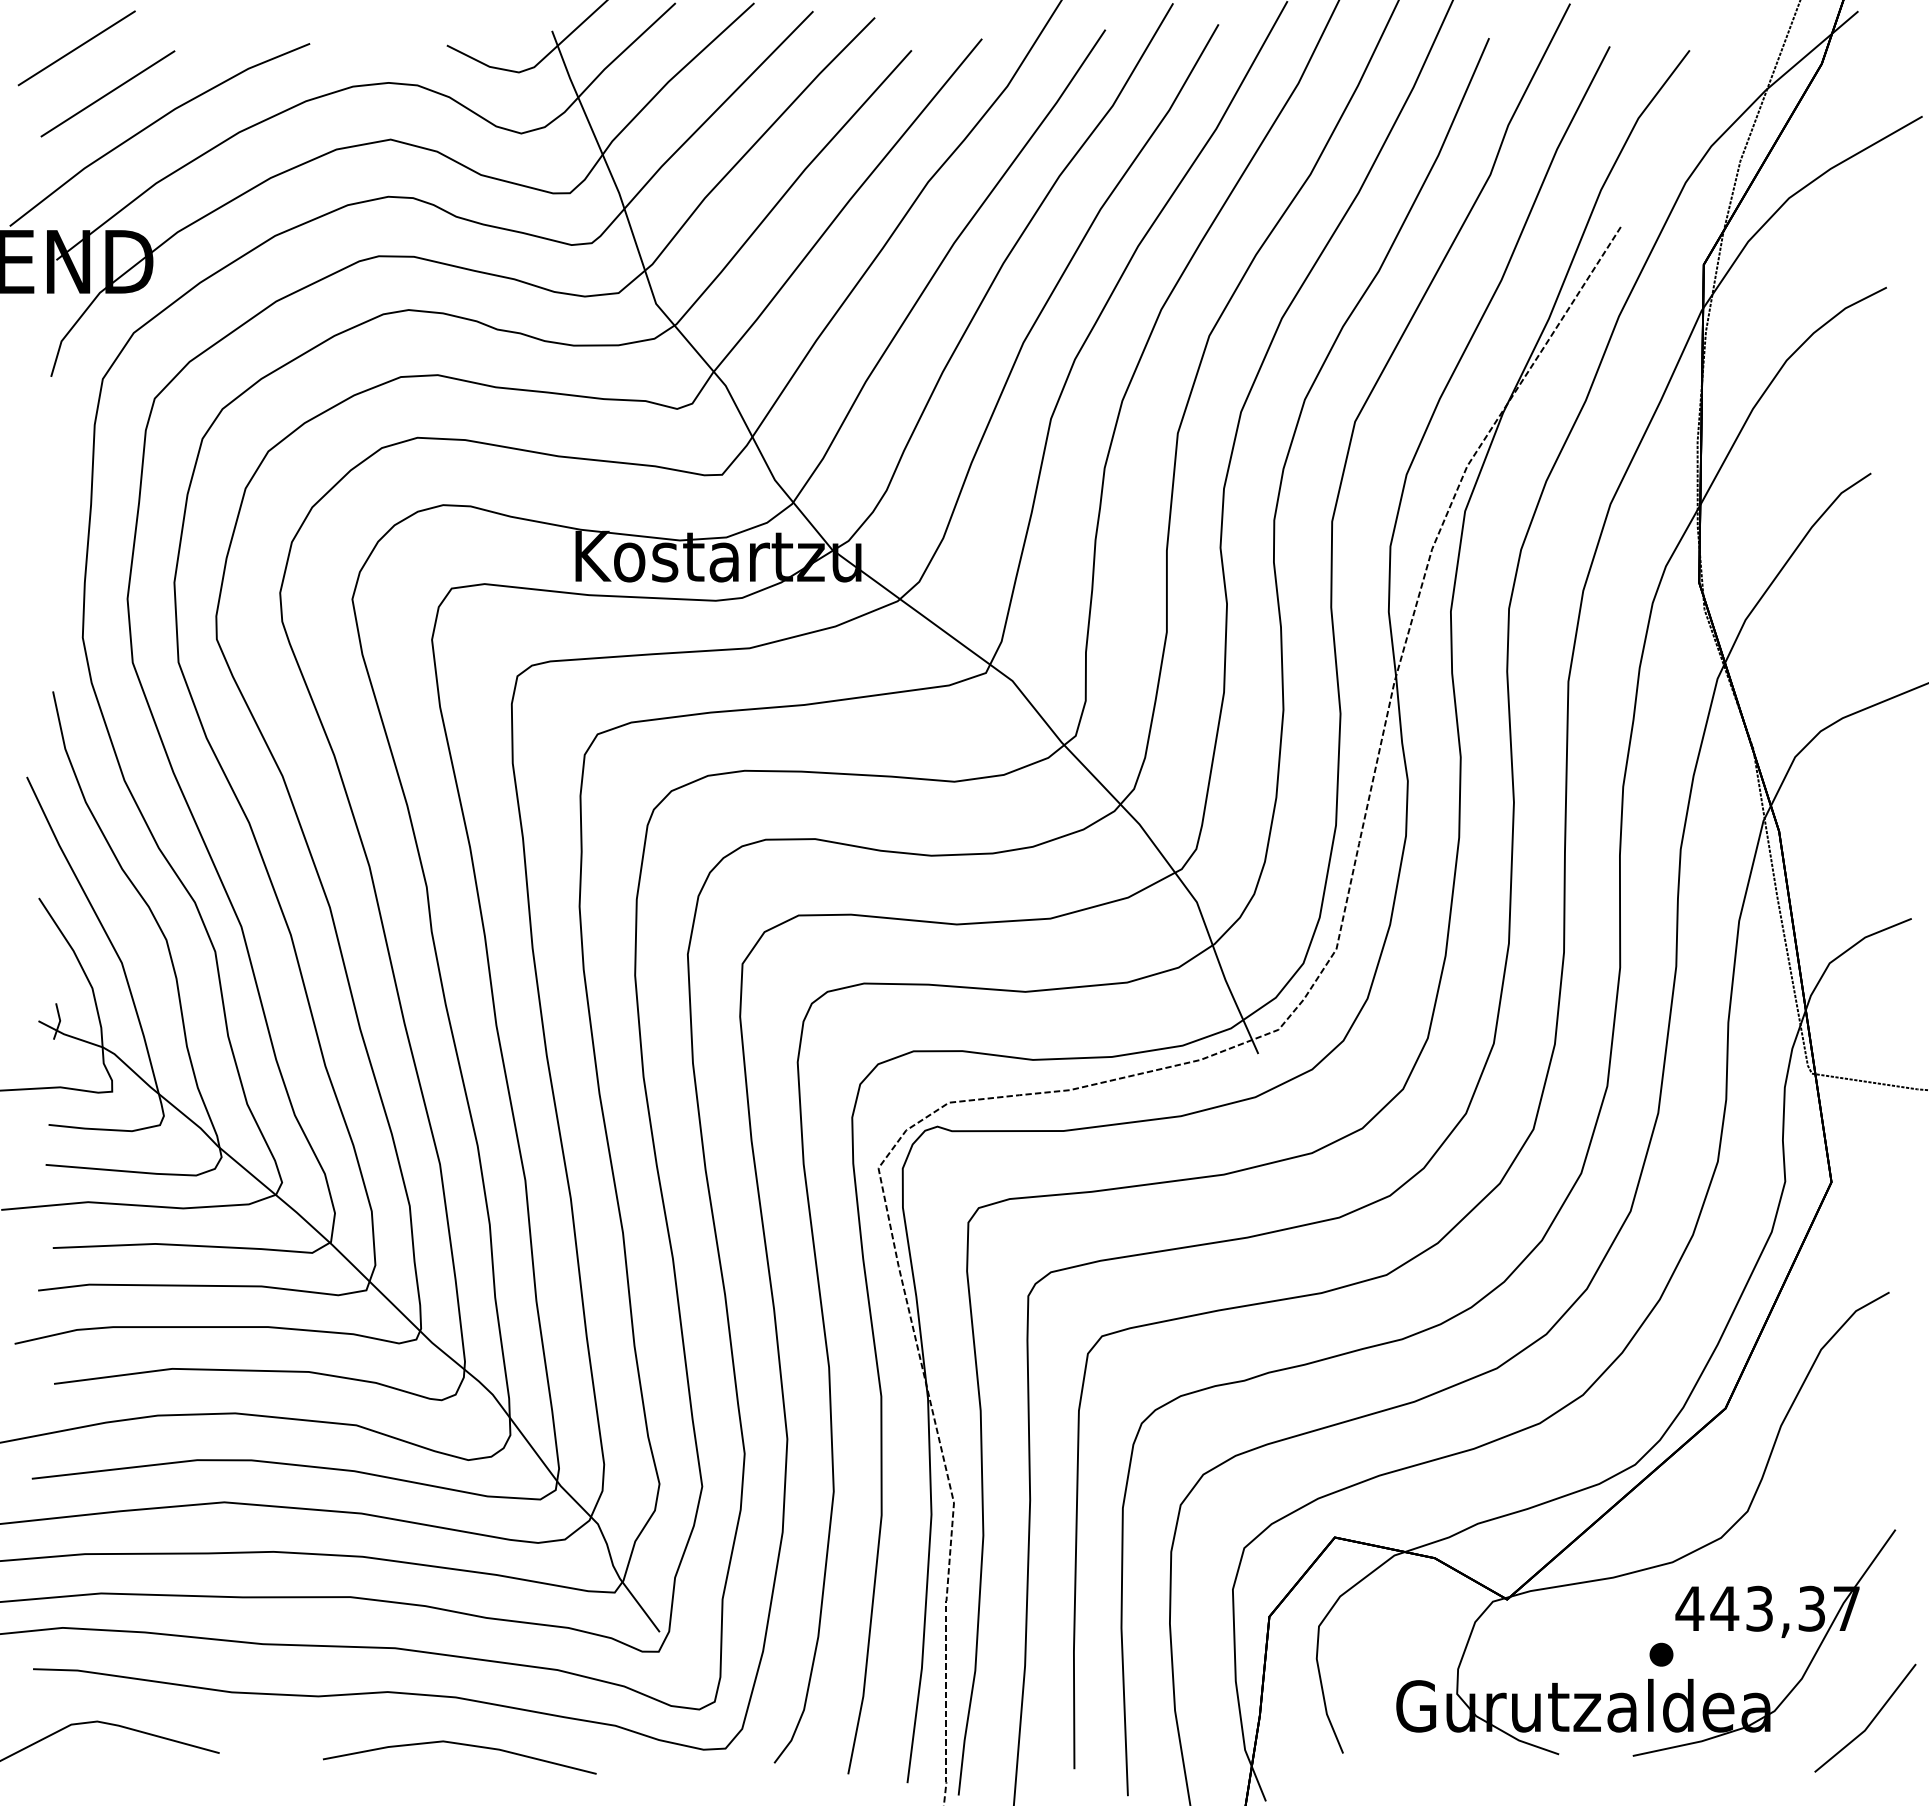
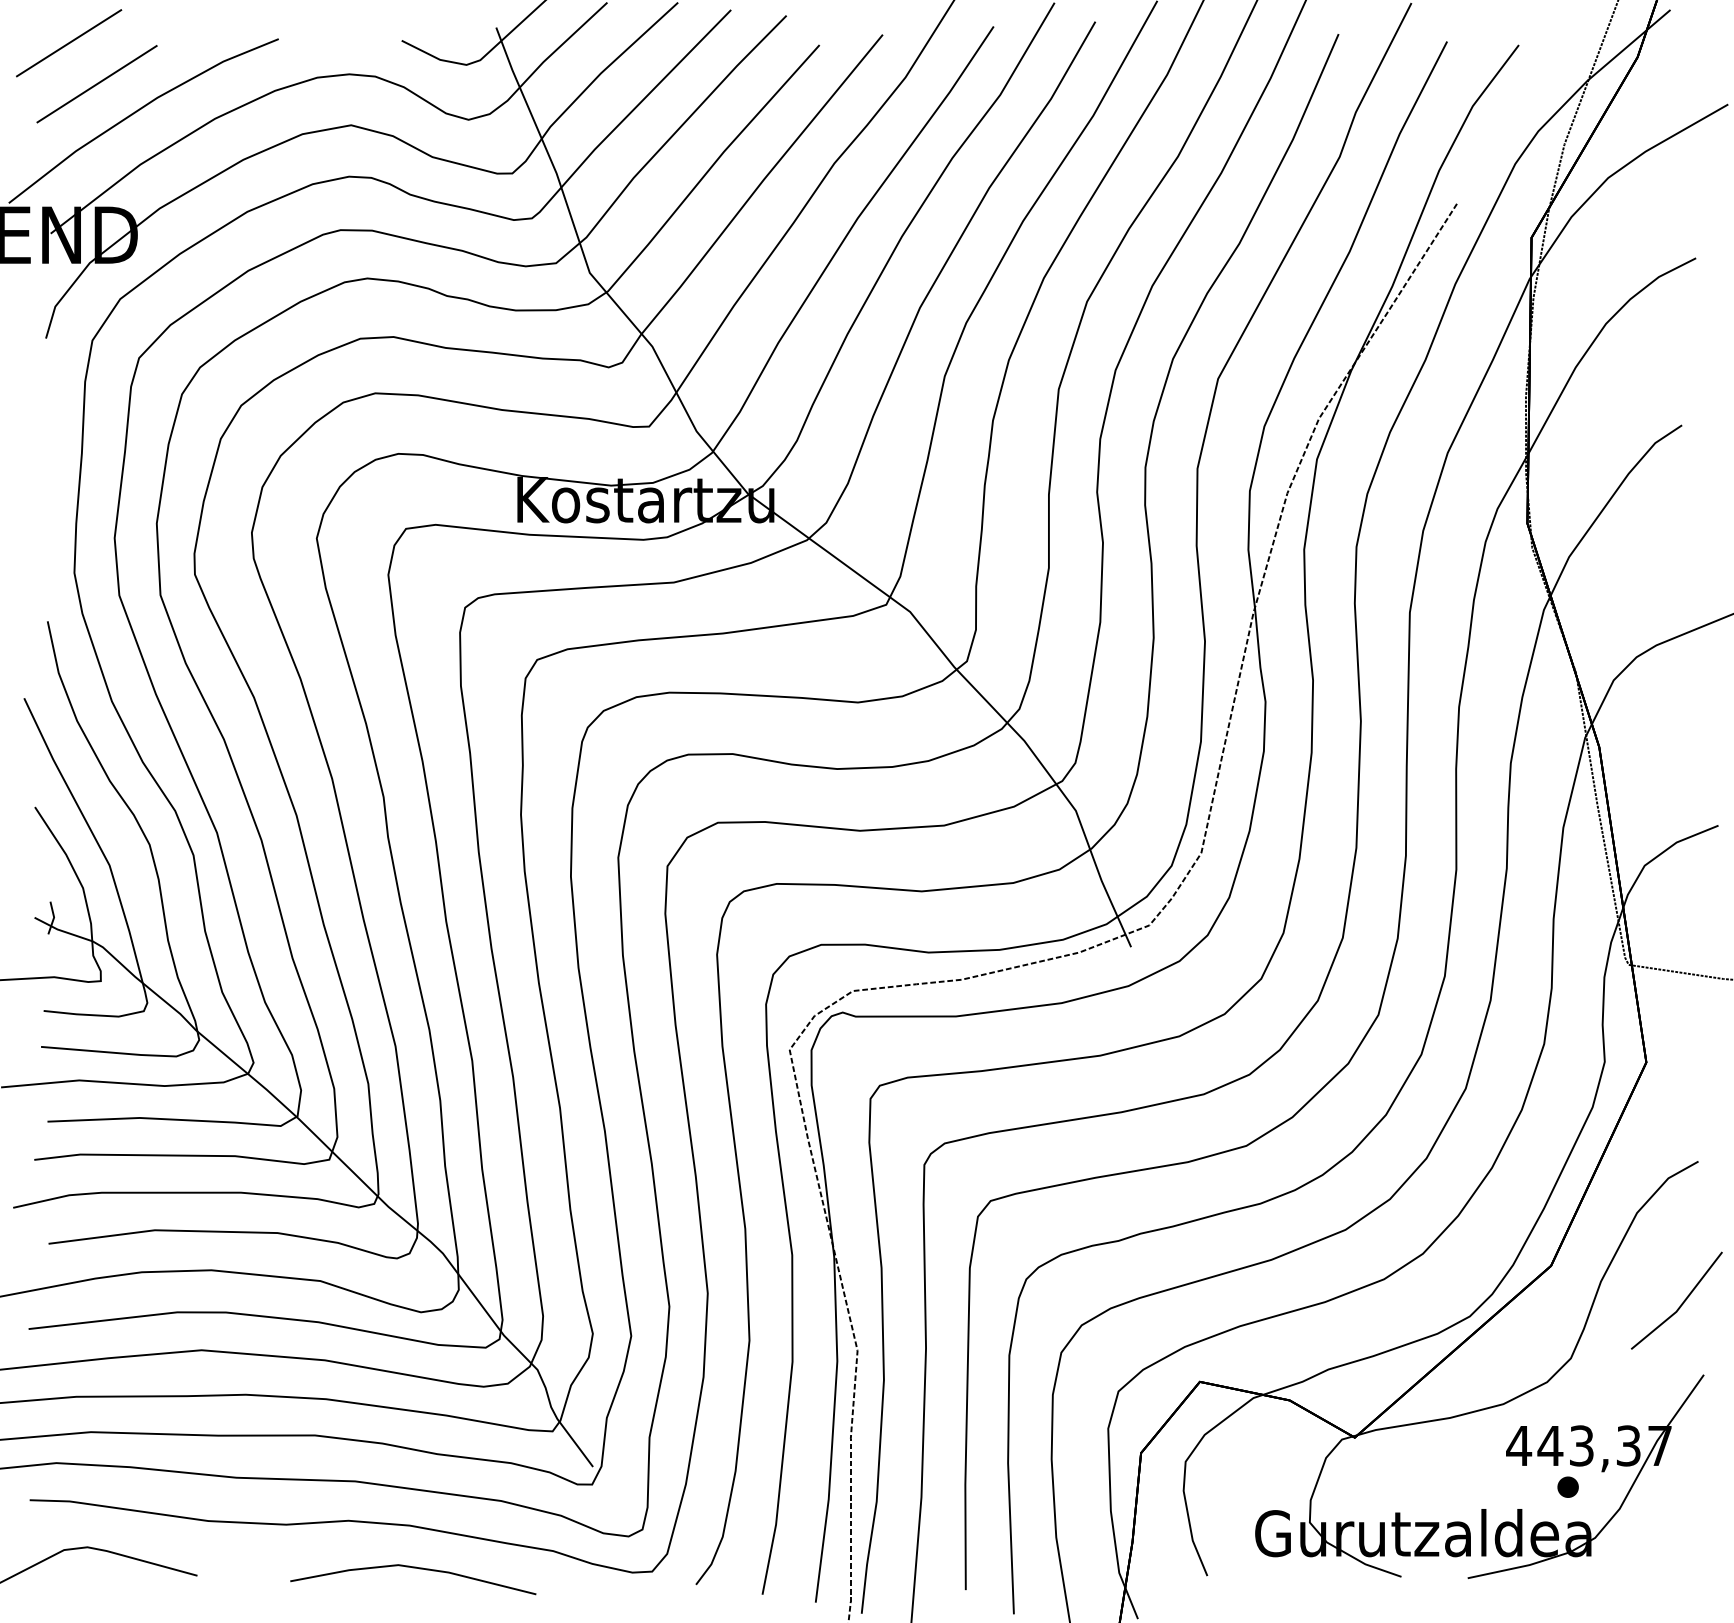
part: (1661, 1654) -> (1568, 1487), moved
line: (1870, 1721) -> (1681, 1303), moved

